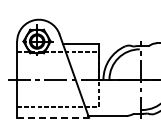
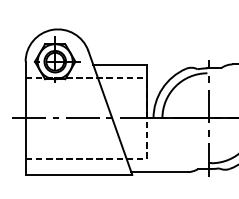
line: (53, 117) -> (79, 174), dashed -> solid

